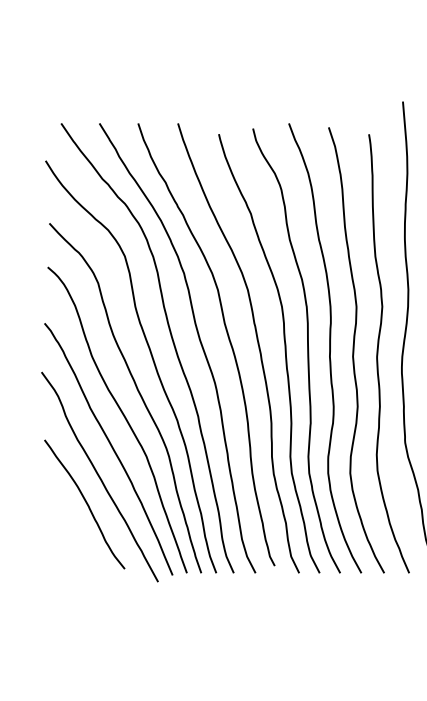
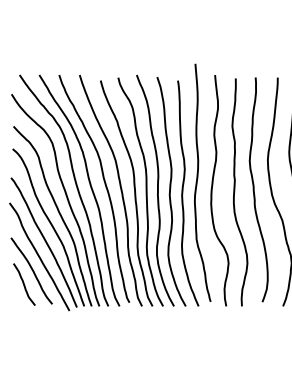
curve: (70, 530) -> (24, 284), added

